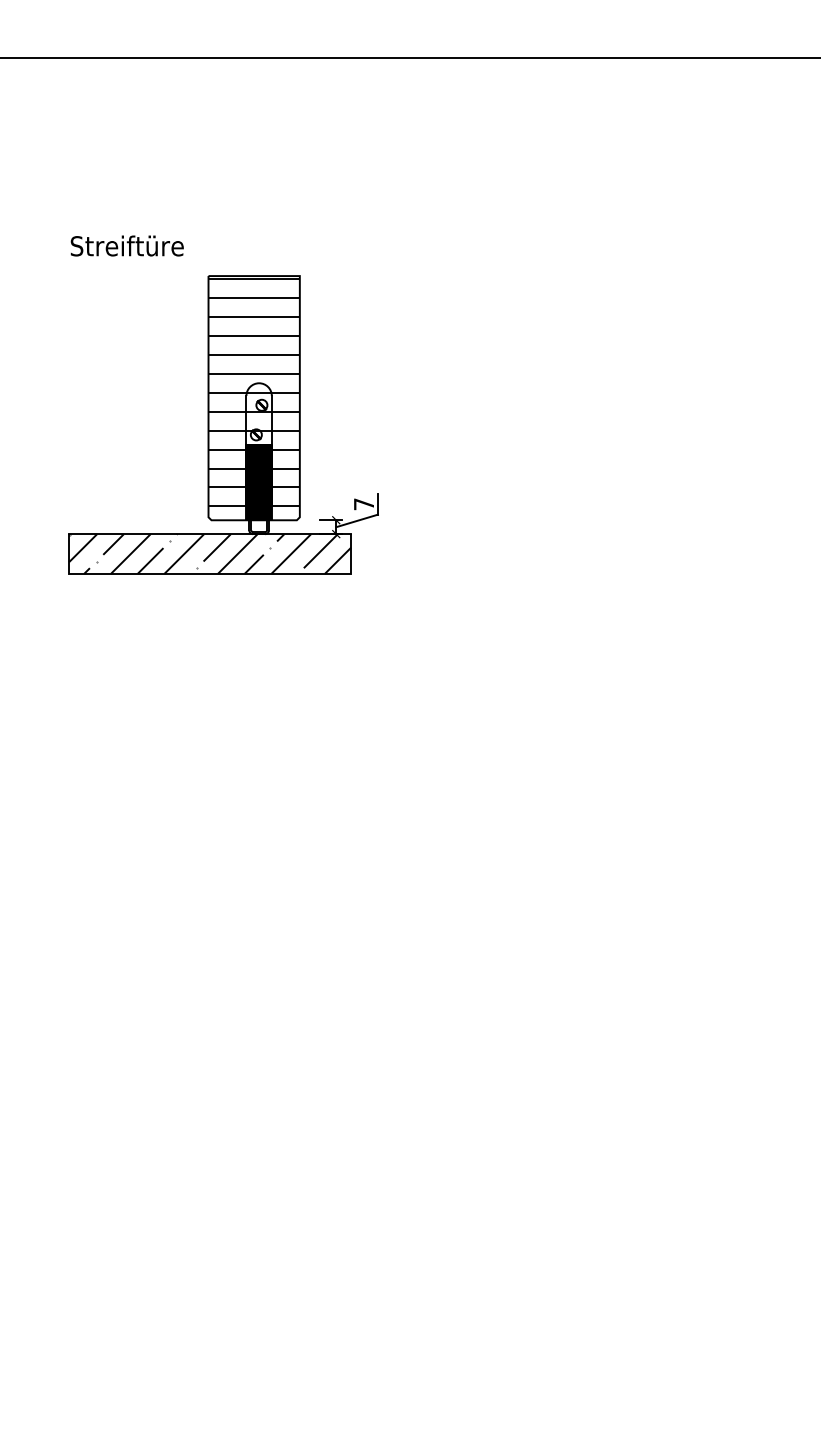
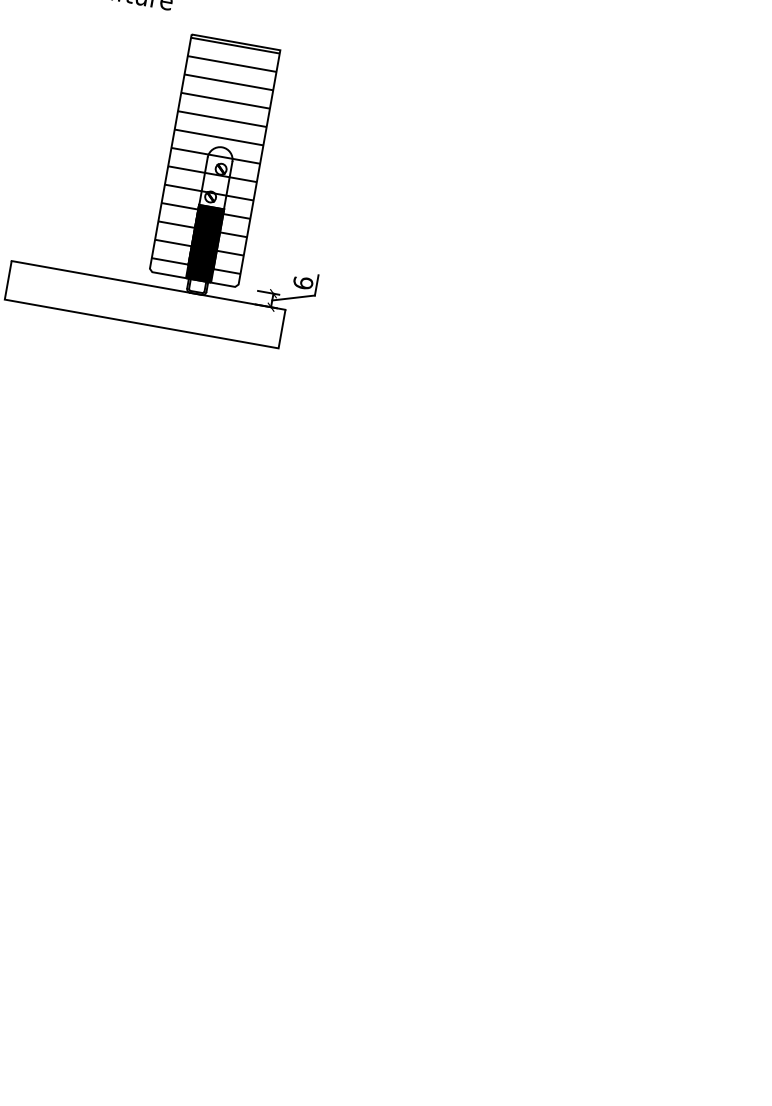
text: (363, 504) -> (302, 283), 7 -> 6
hatch: (210, 553) -> (145, 304), removed

